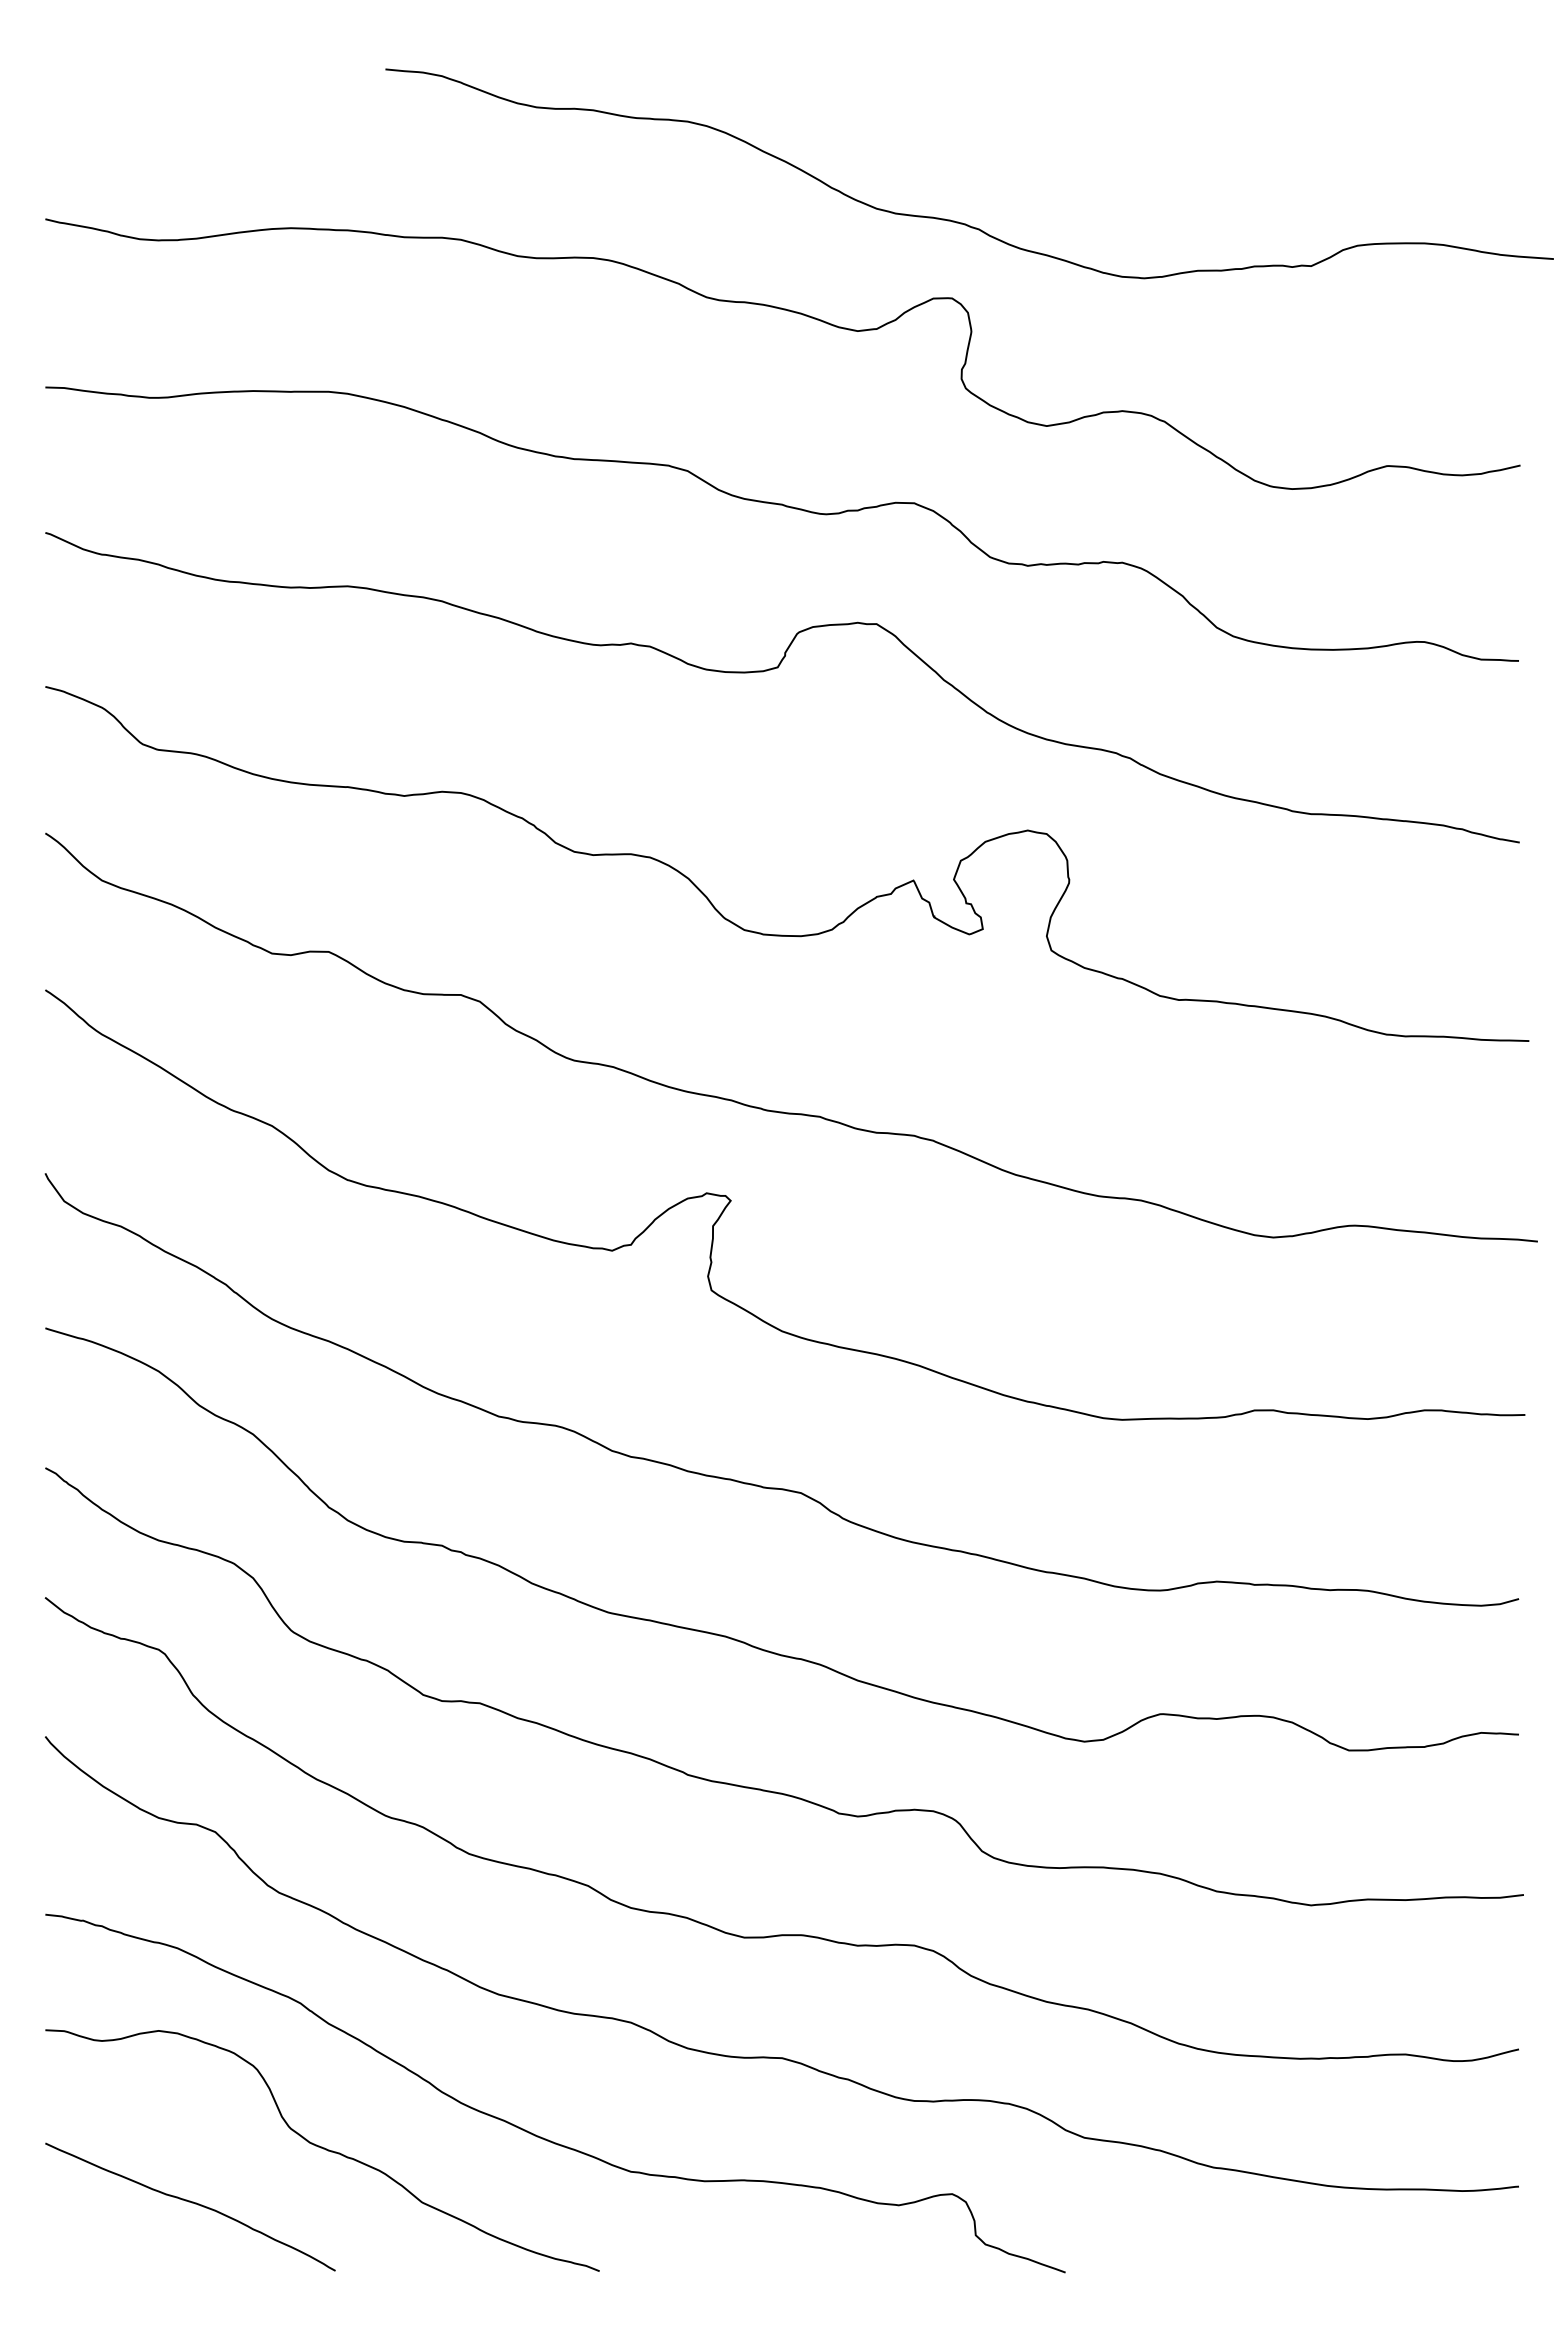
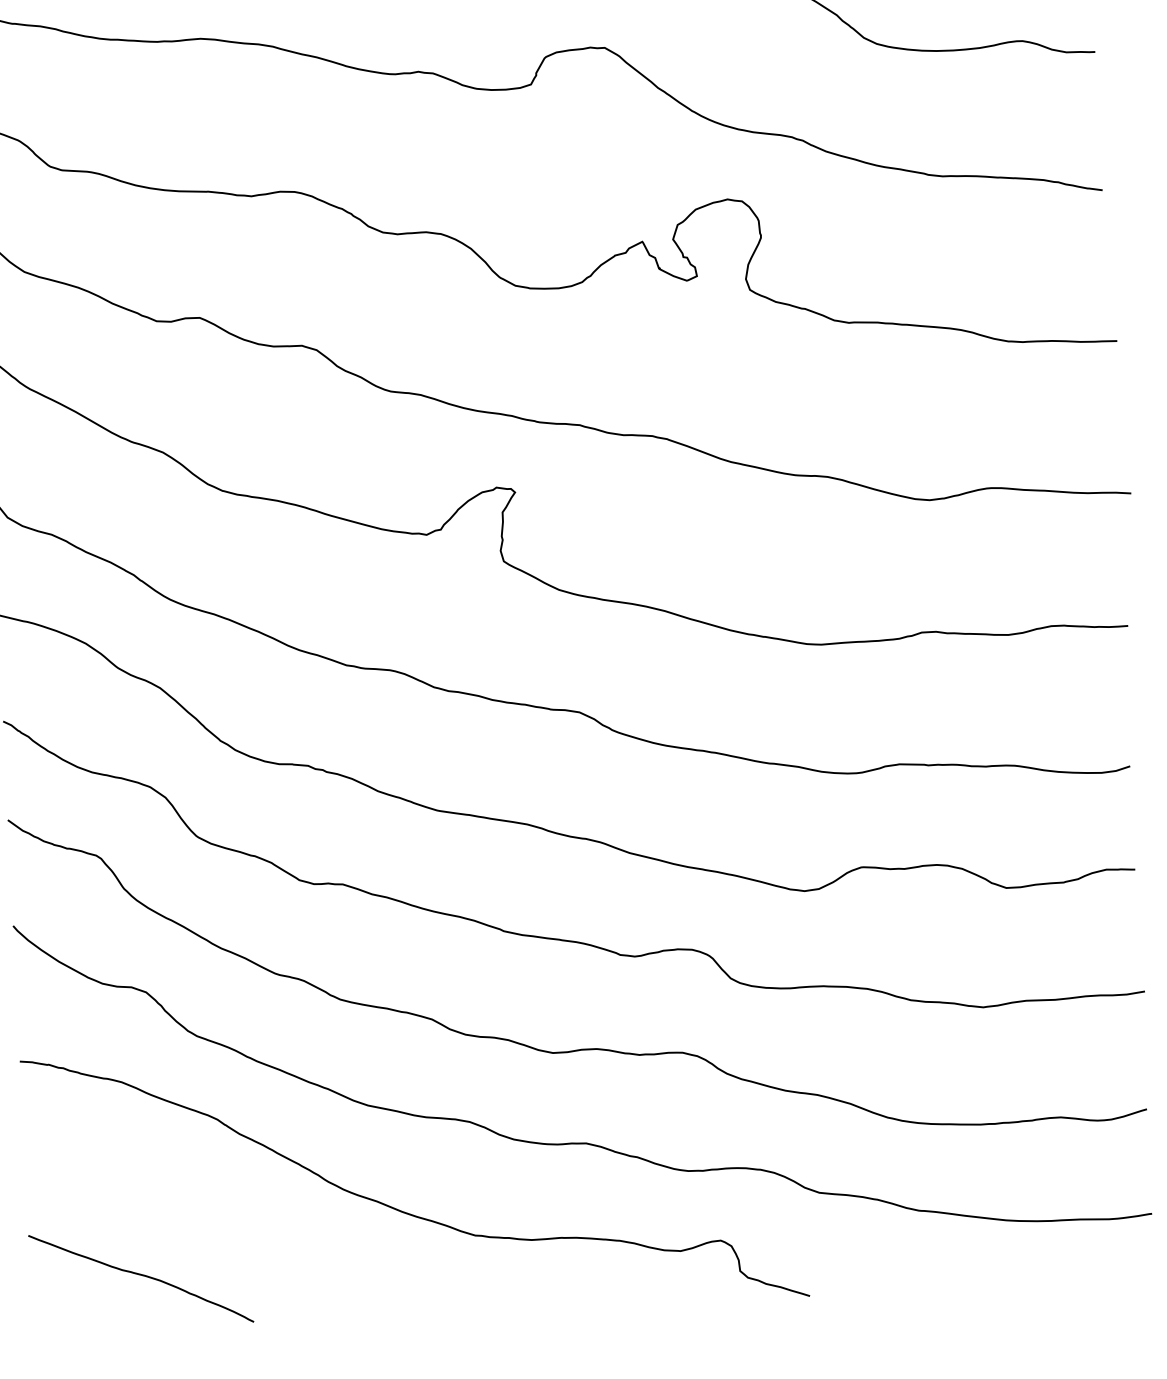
curve: (323, 2149) -> (240, 1230), removed

